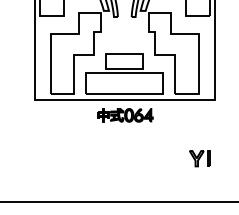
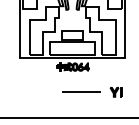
line: (140, 157) -> (81, 91), added

